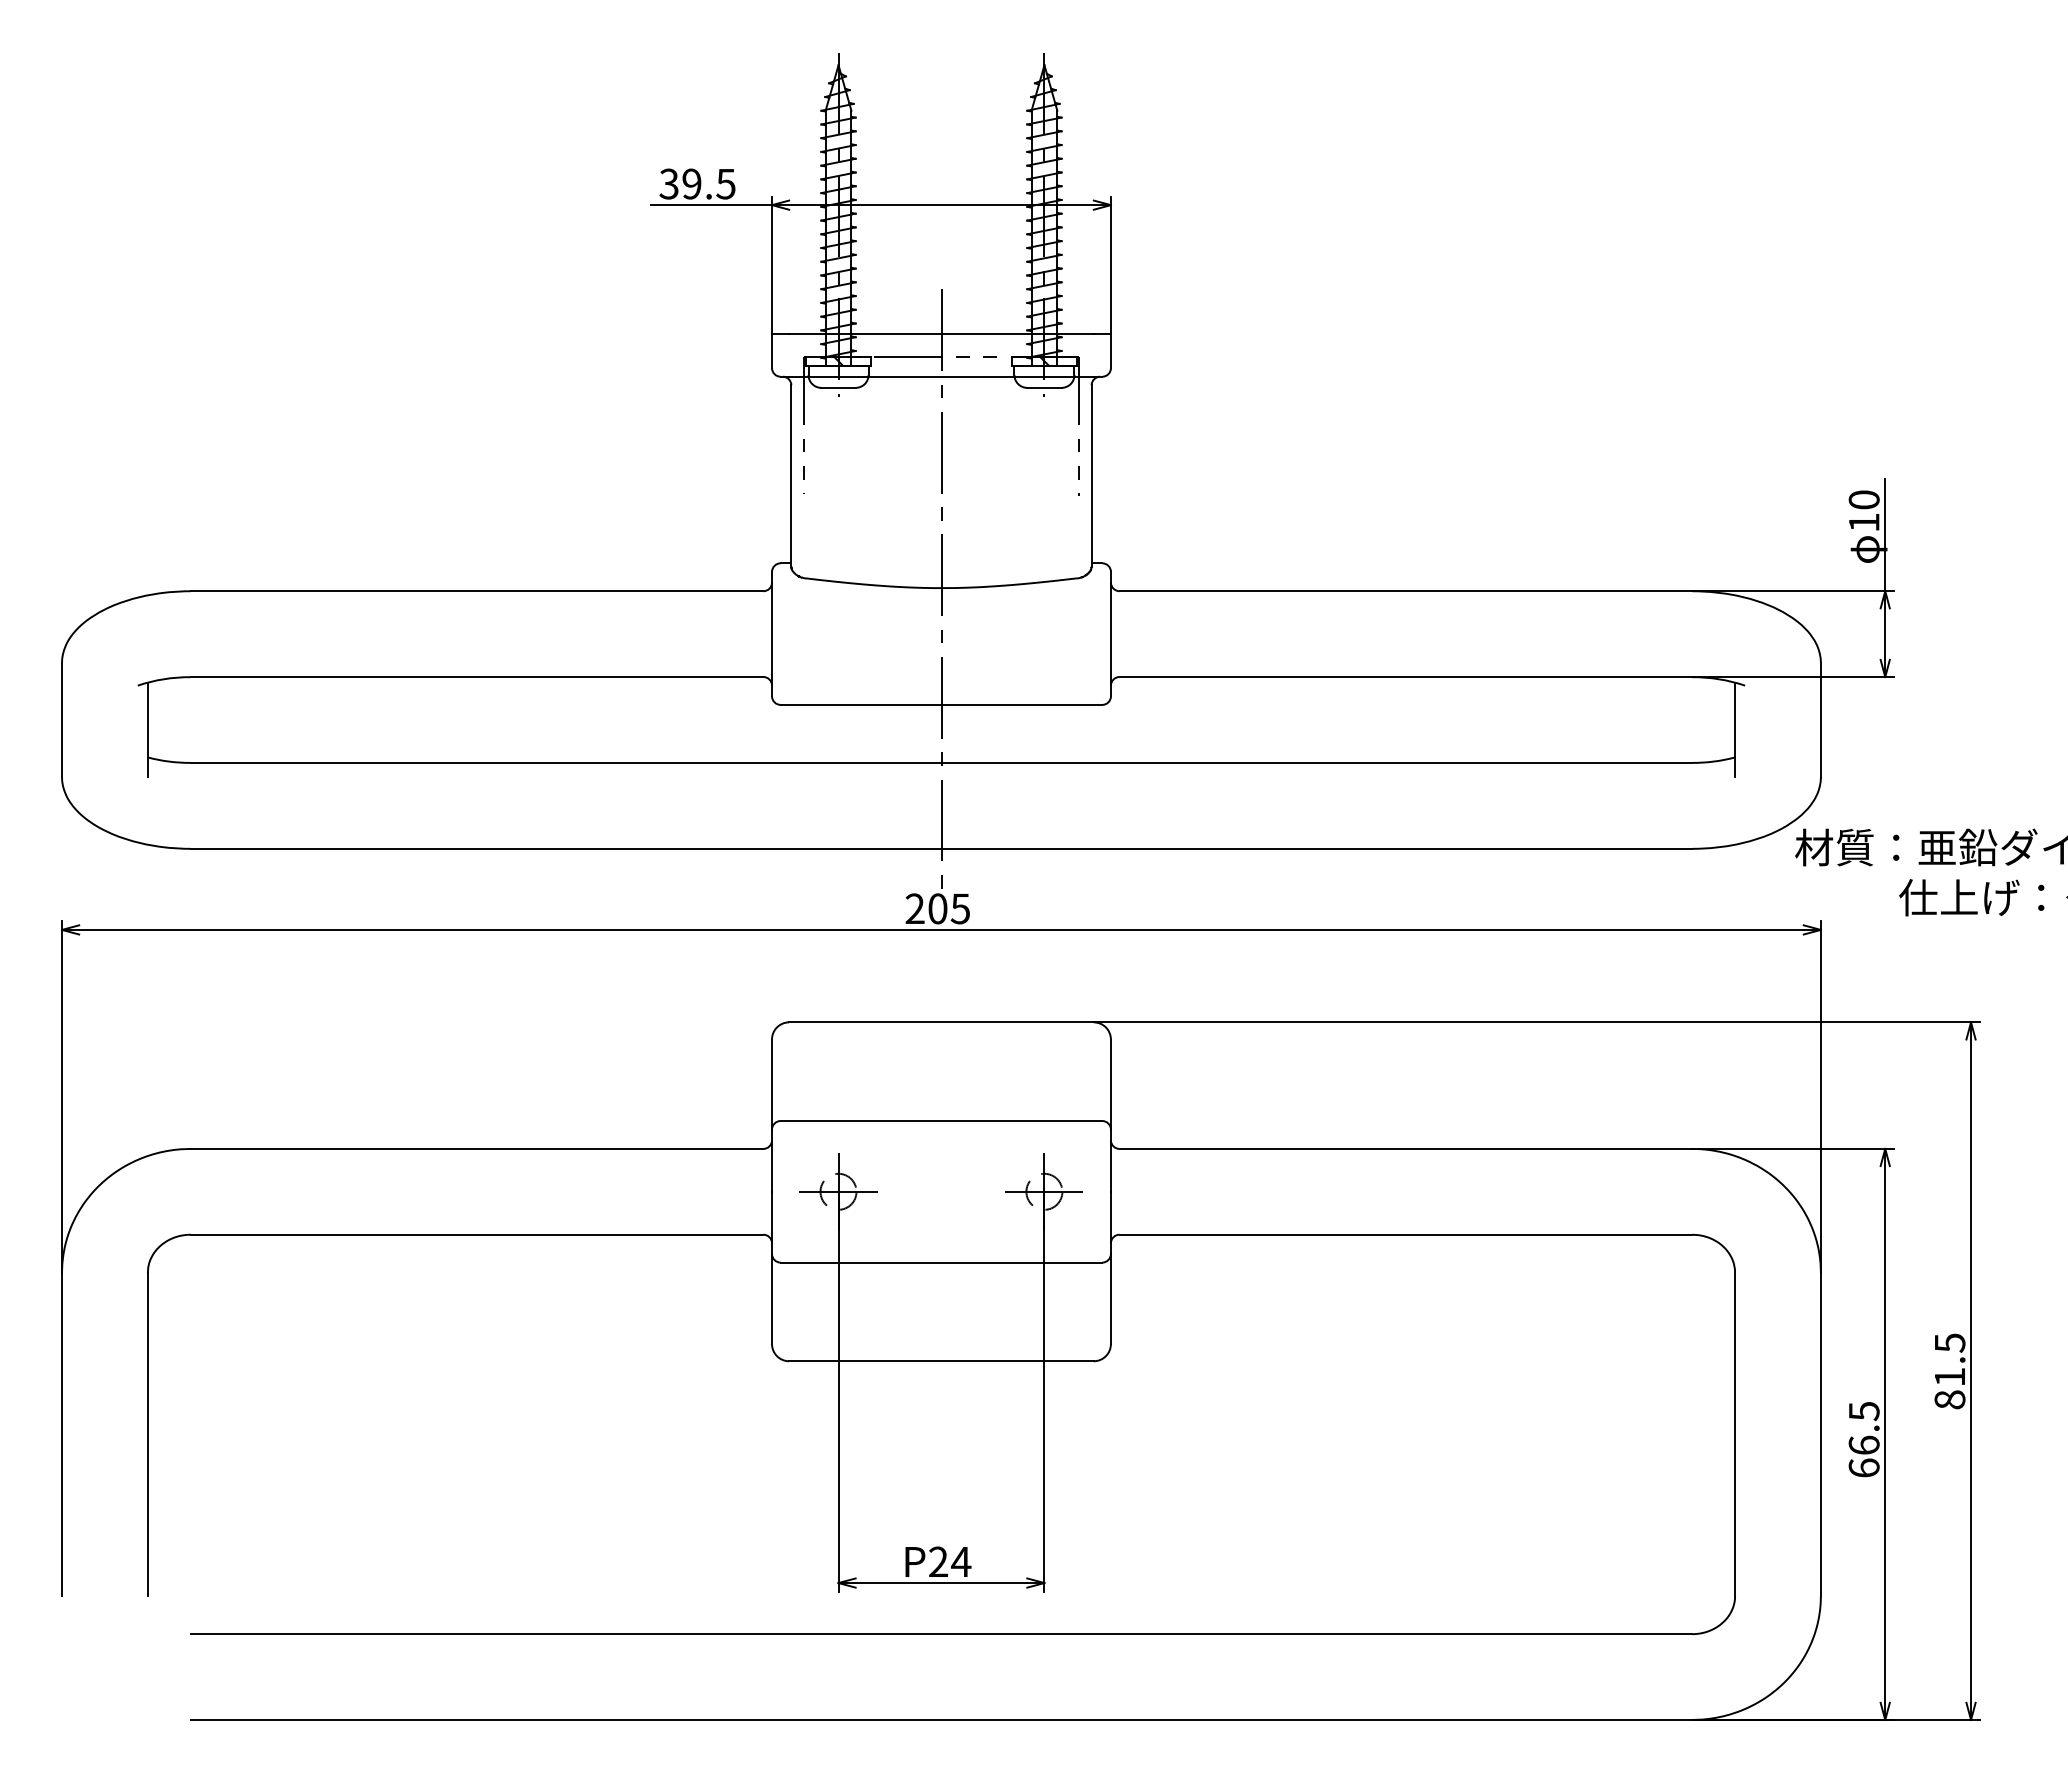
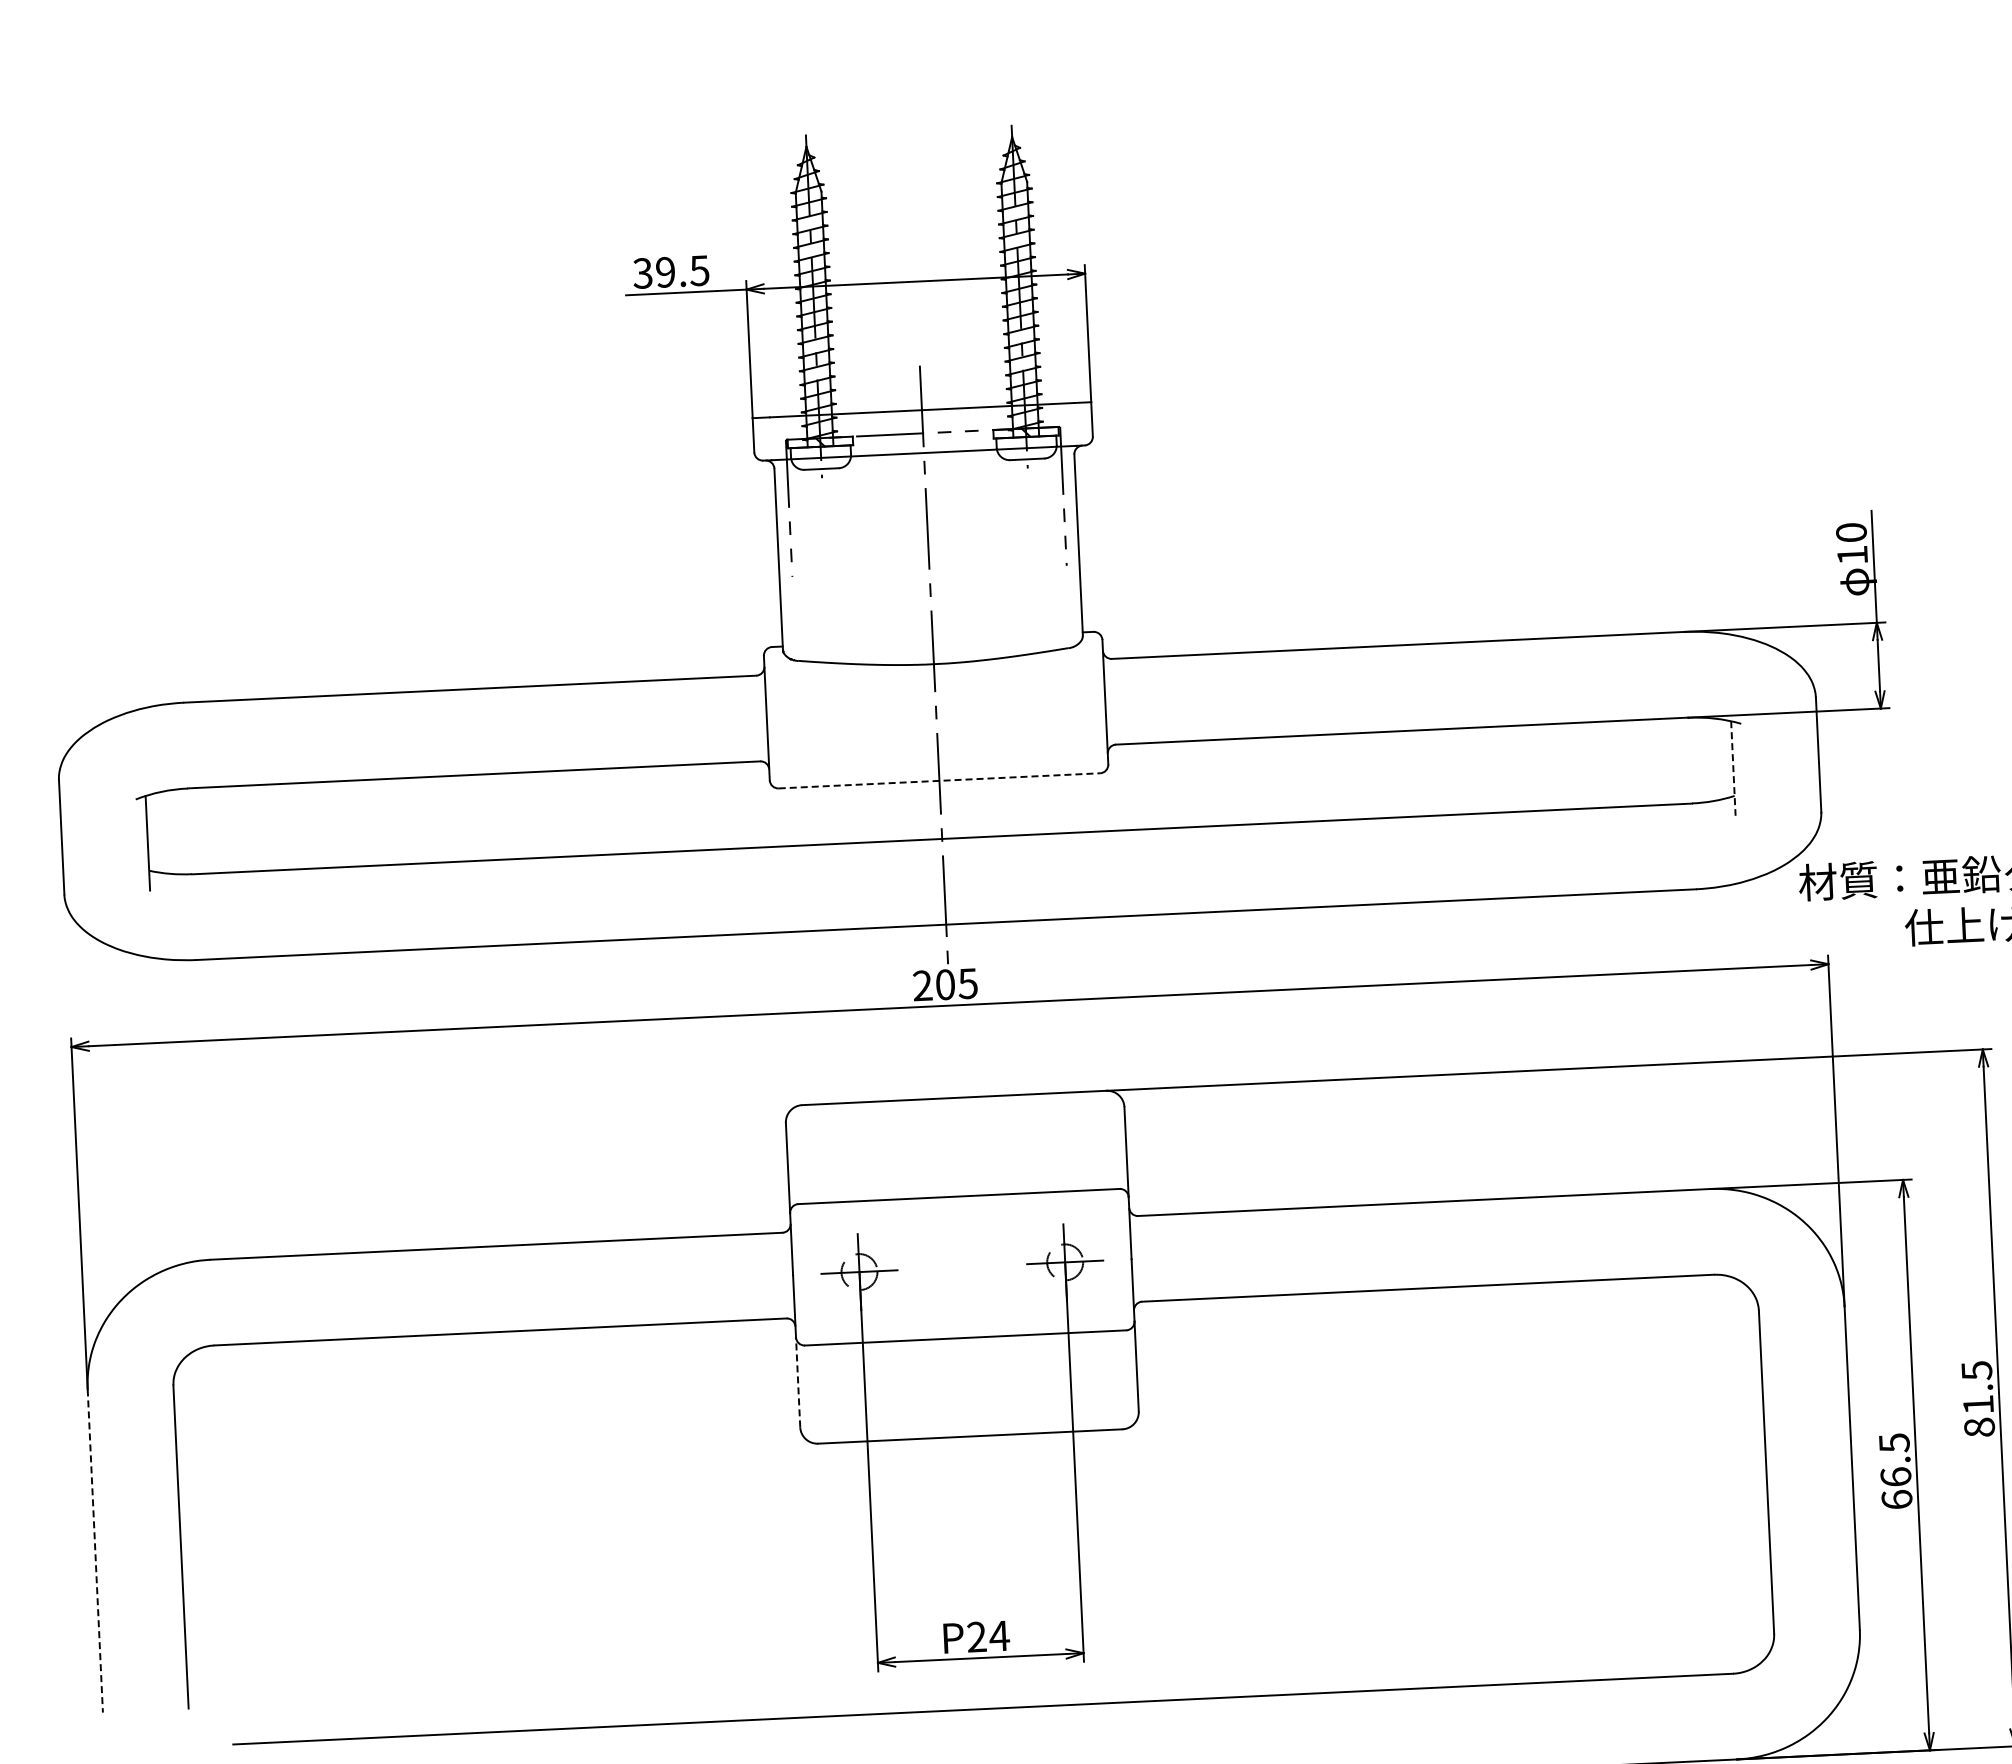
line: (941, 704) -> (939, 780), solid -> dashed
line: (1735, 730) -> (1733, 769), solid -> dashed
line: (772, 1298) -> (798, 1381), solid -> dashed
line: (62, 1434) -> (95, 1551), solid -> dashed

